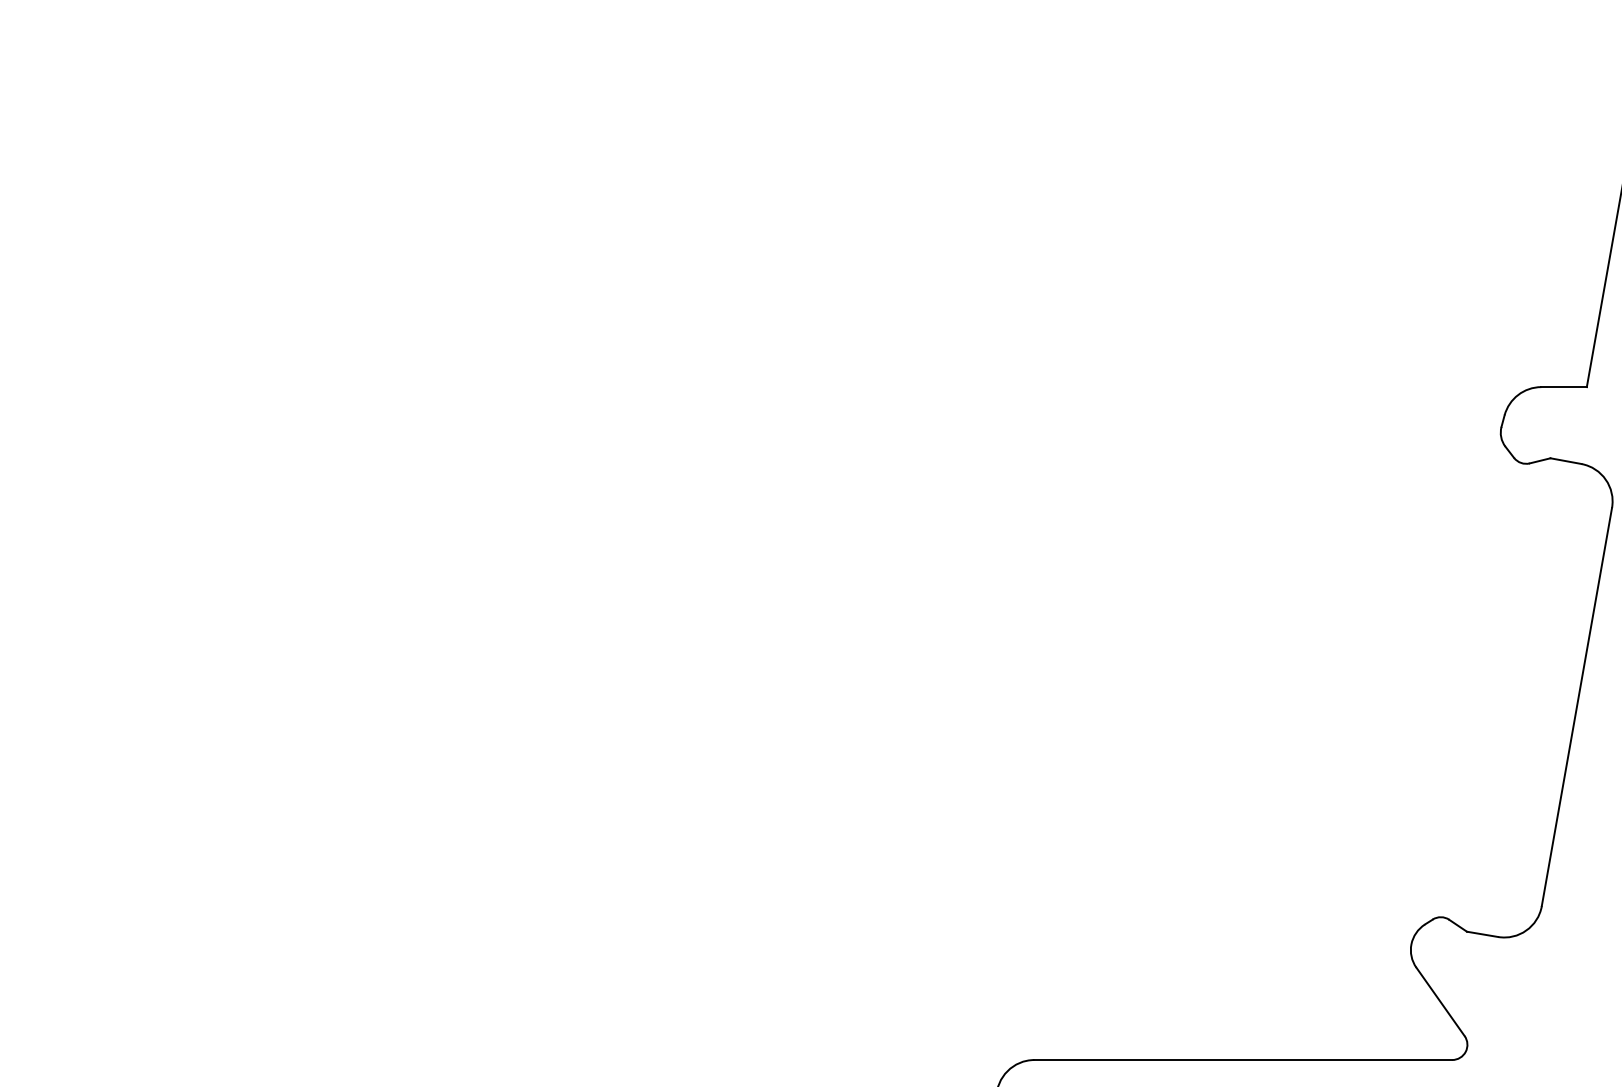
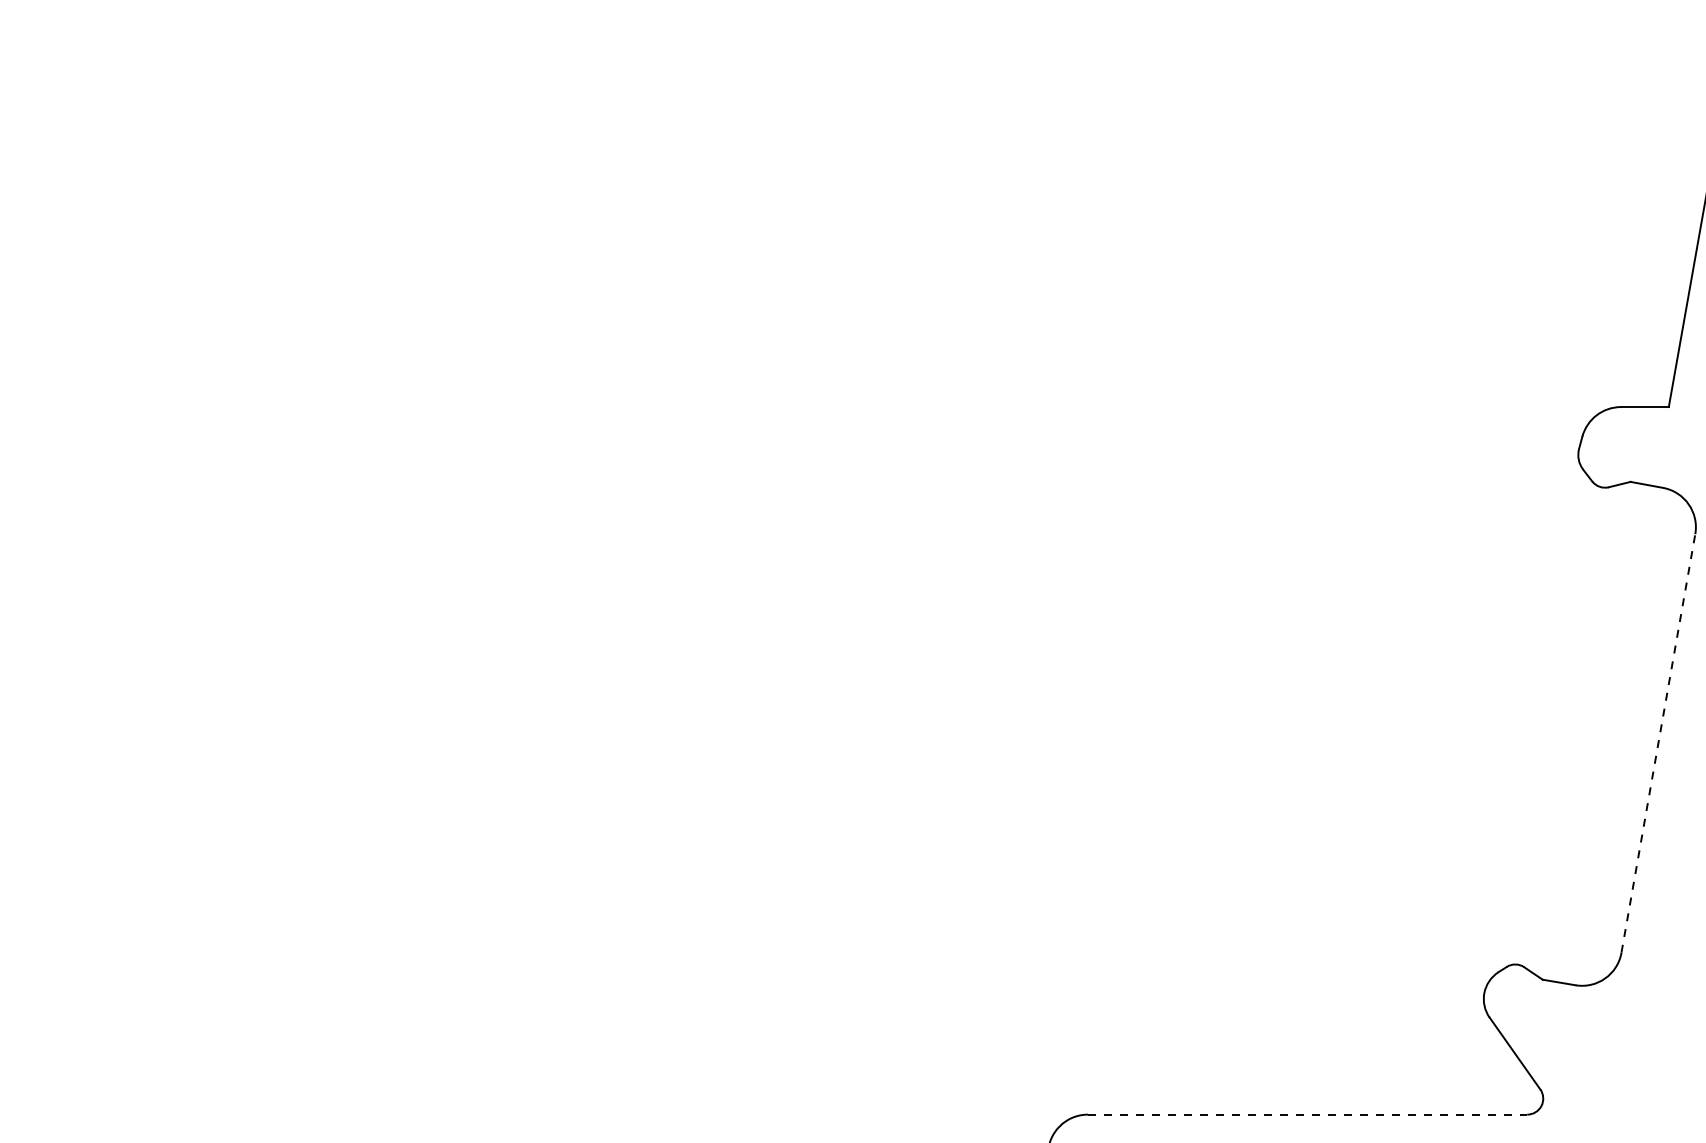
line: (1577, 706) -> (1658, 742), solid -> dashed
line: (1243, 1059) -> (1307, 1114), solid -> dashed

